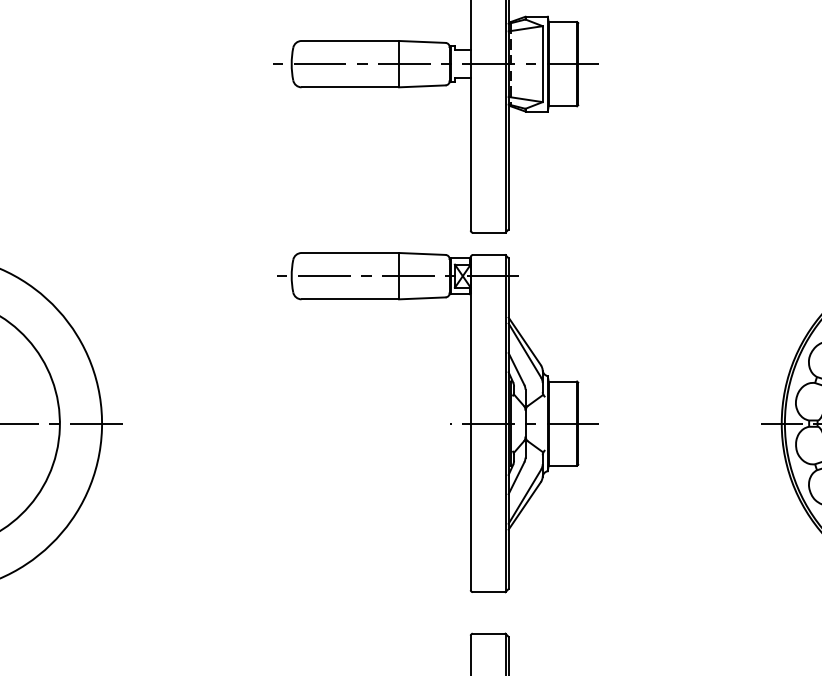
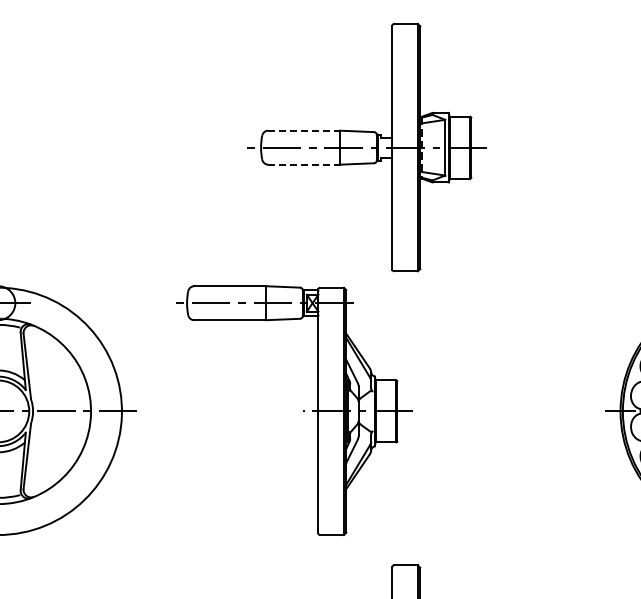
line: (350, 40) -> (304, 130), solid -> dashed
line: (350, 87) -> (304, 164), solid -> dashed
part: (450, 422) -> (303, 410), moved

